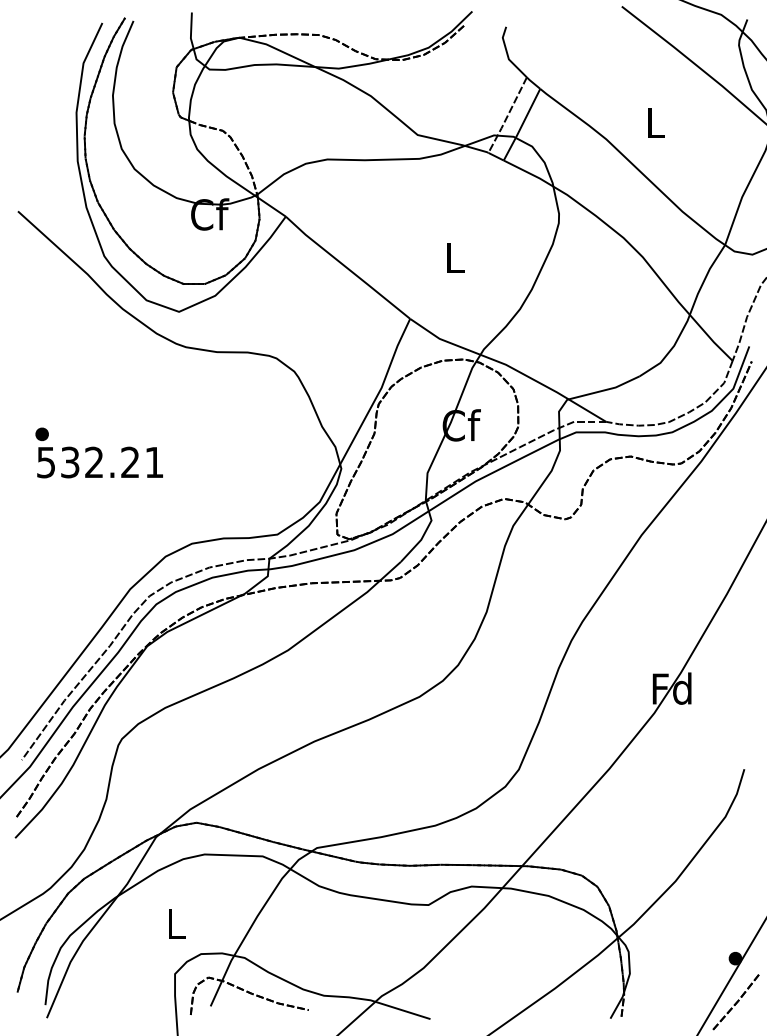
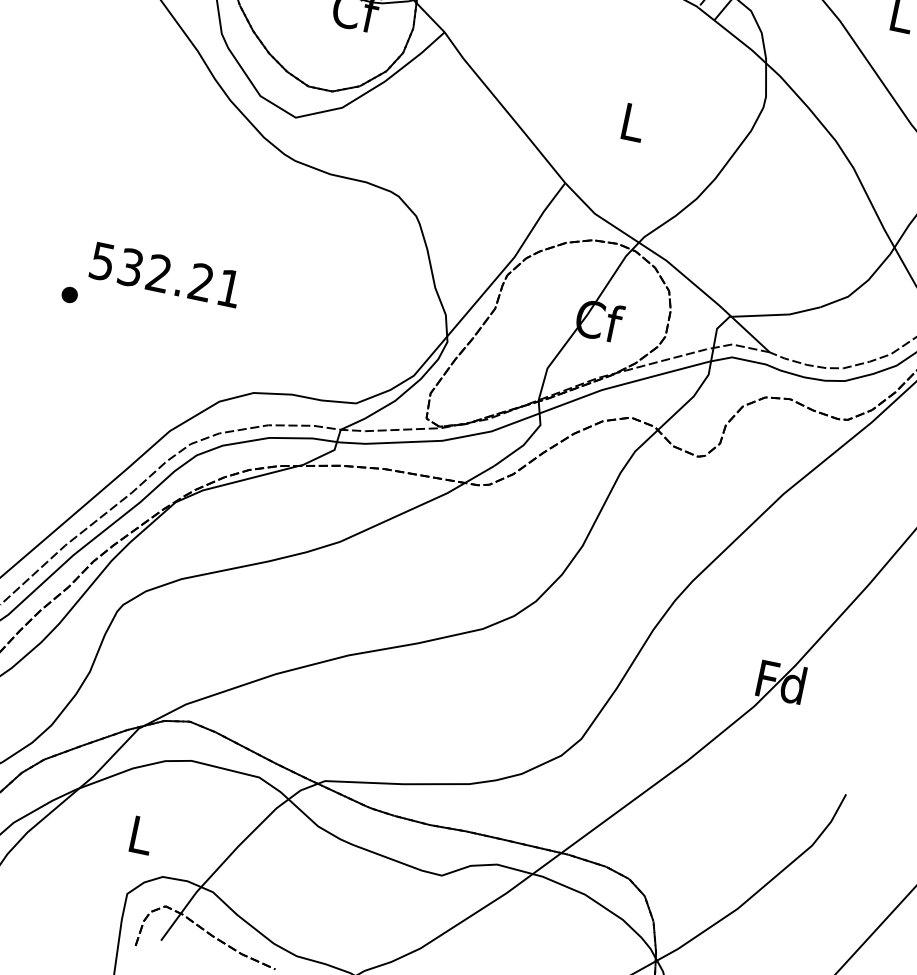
part: (41, 433) -> (69, 293), moved

